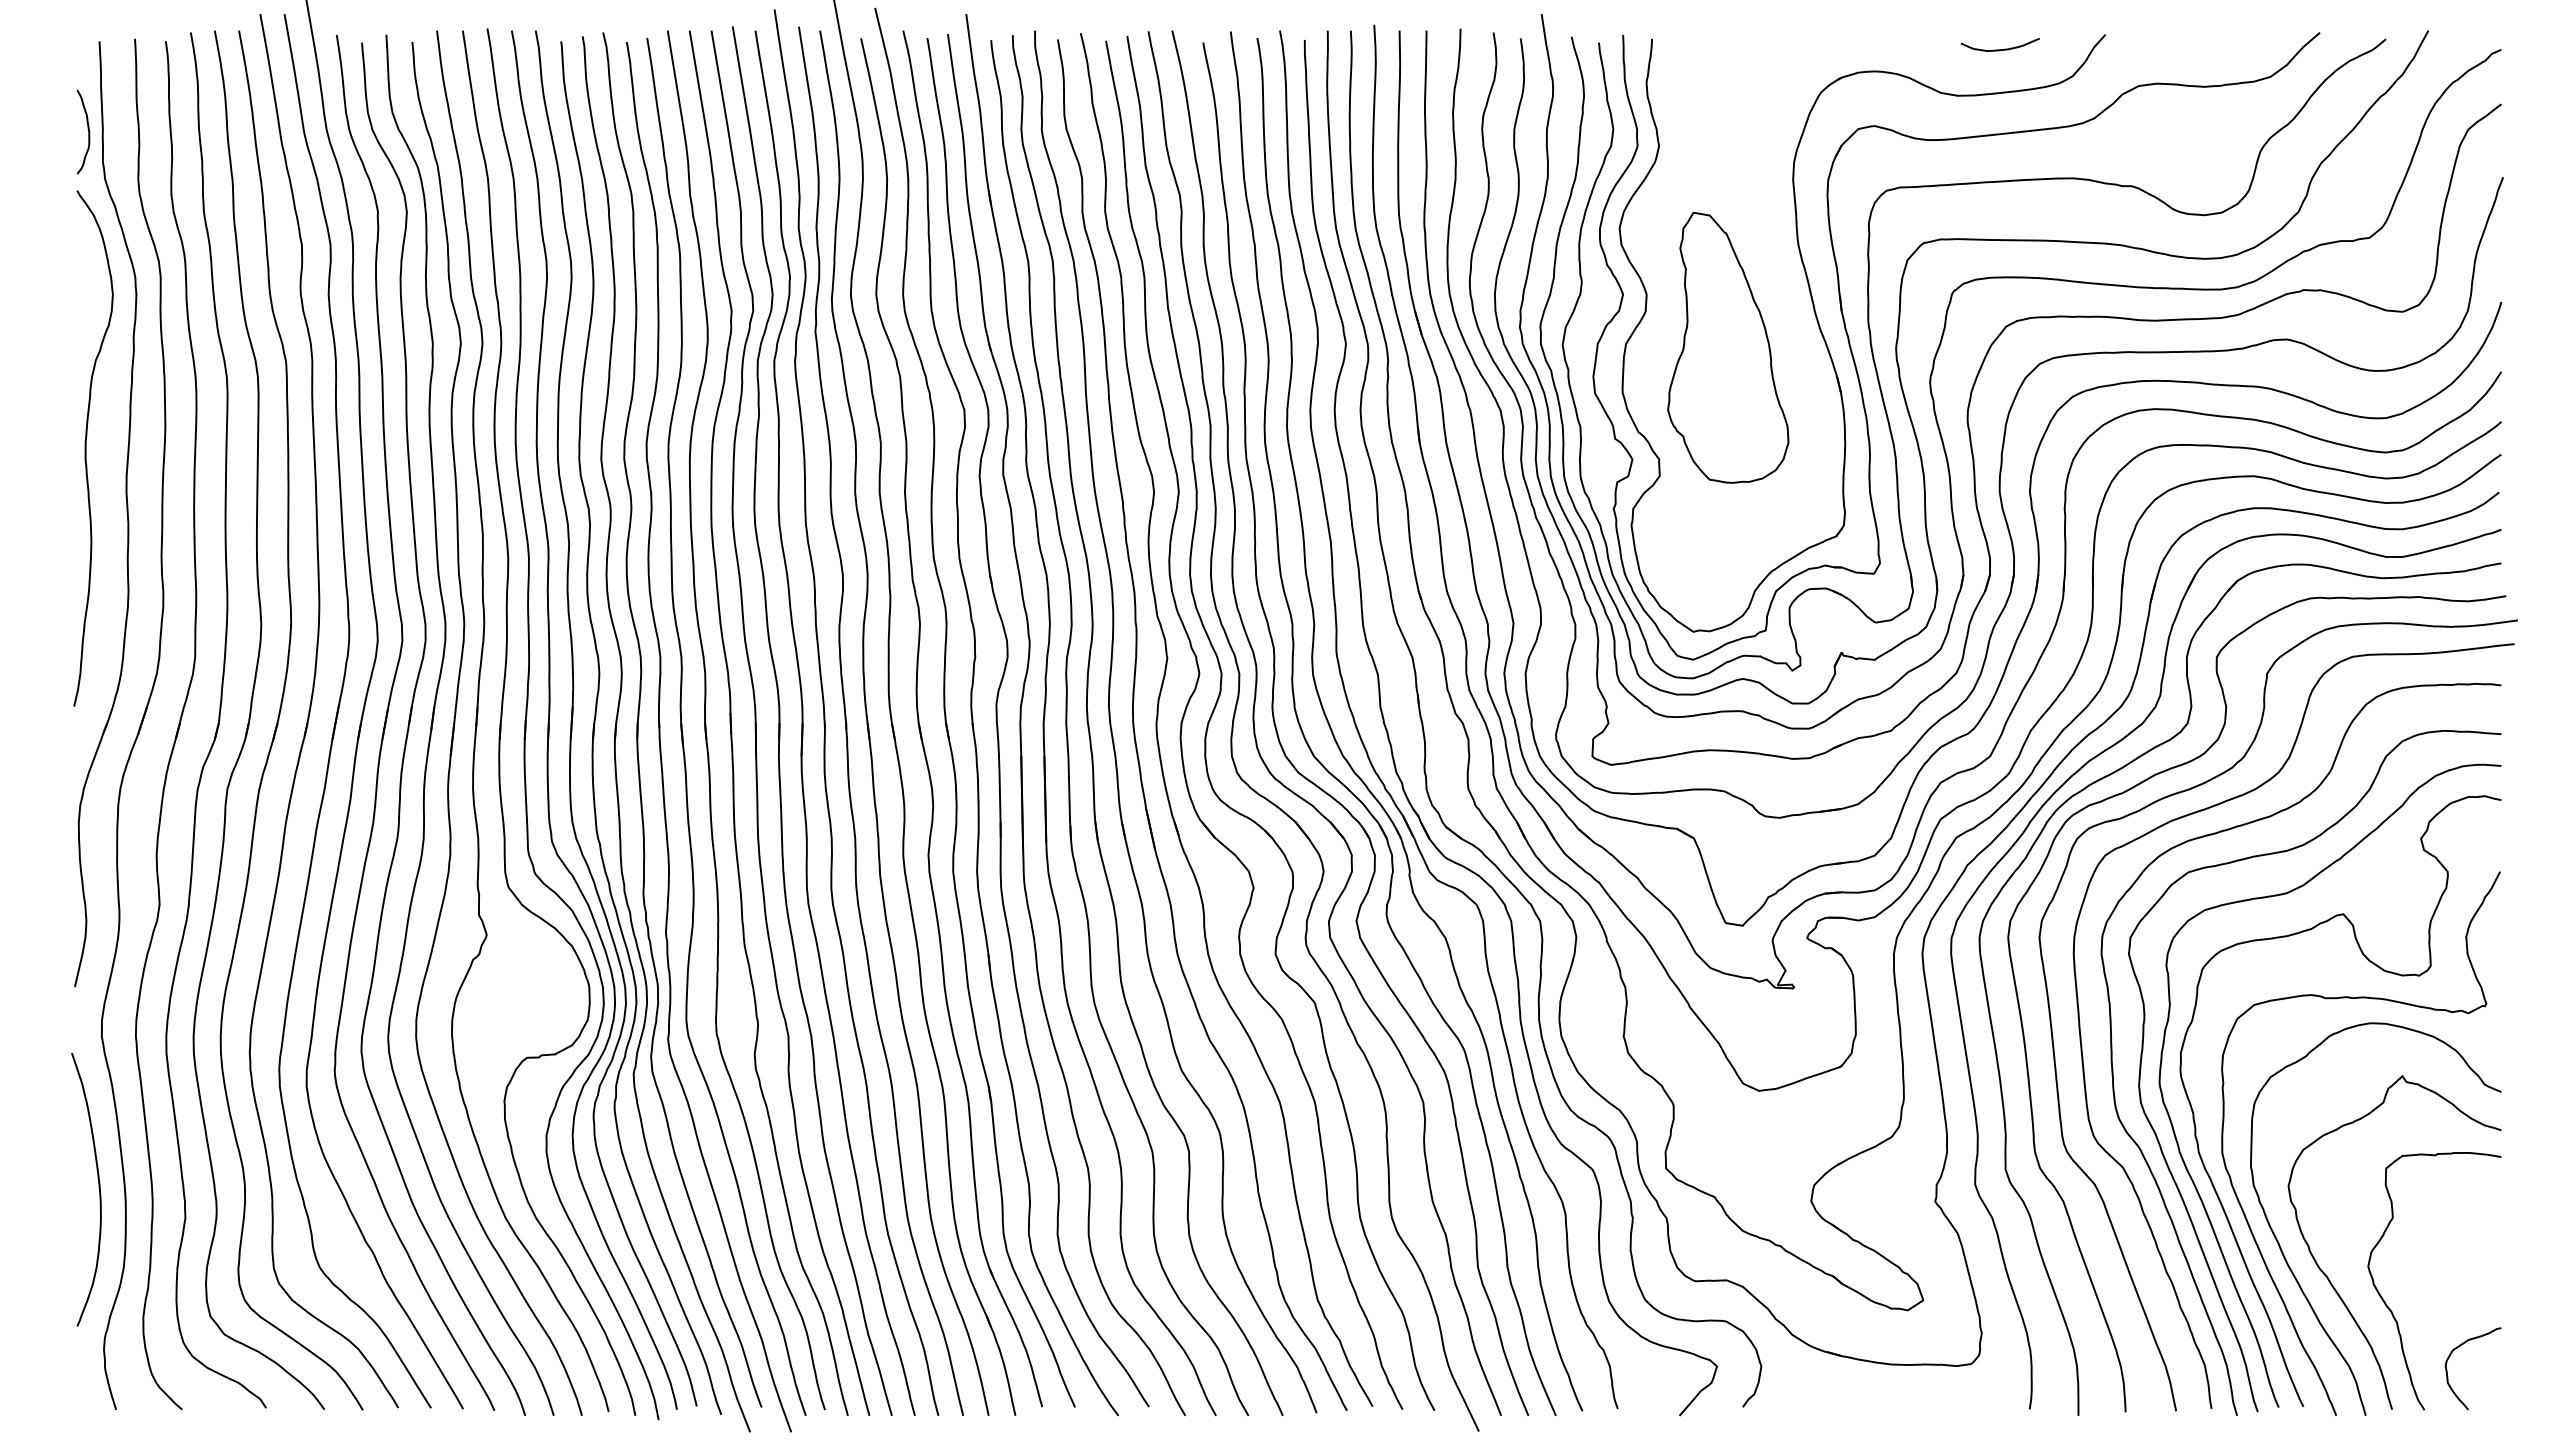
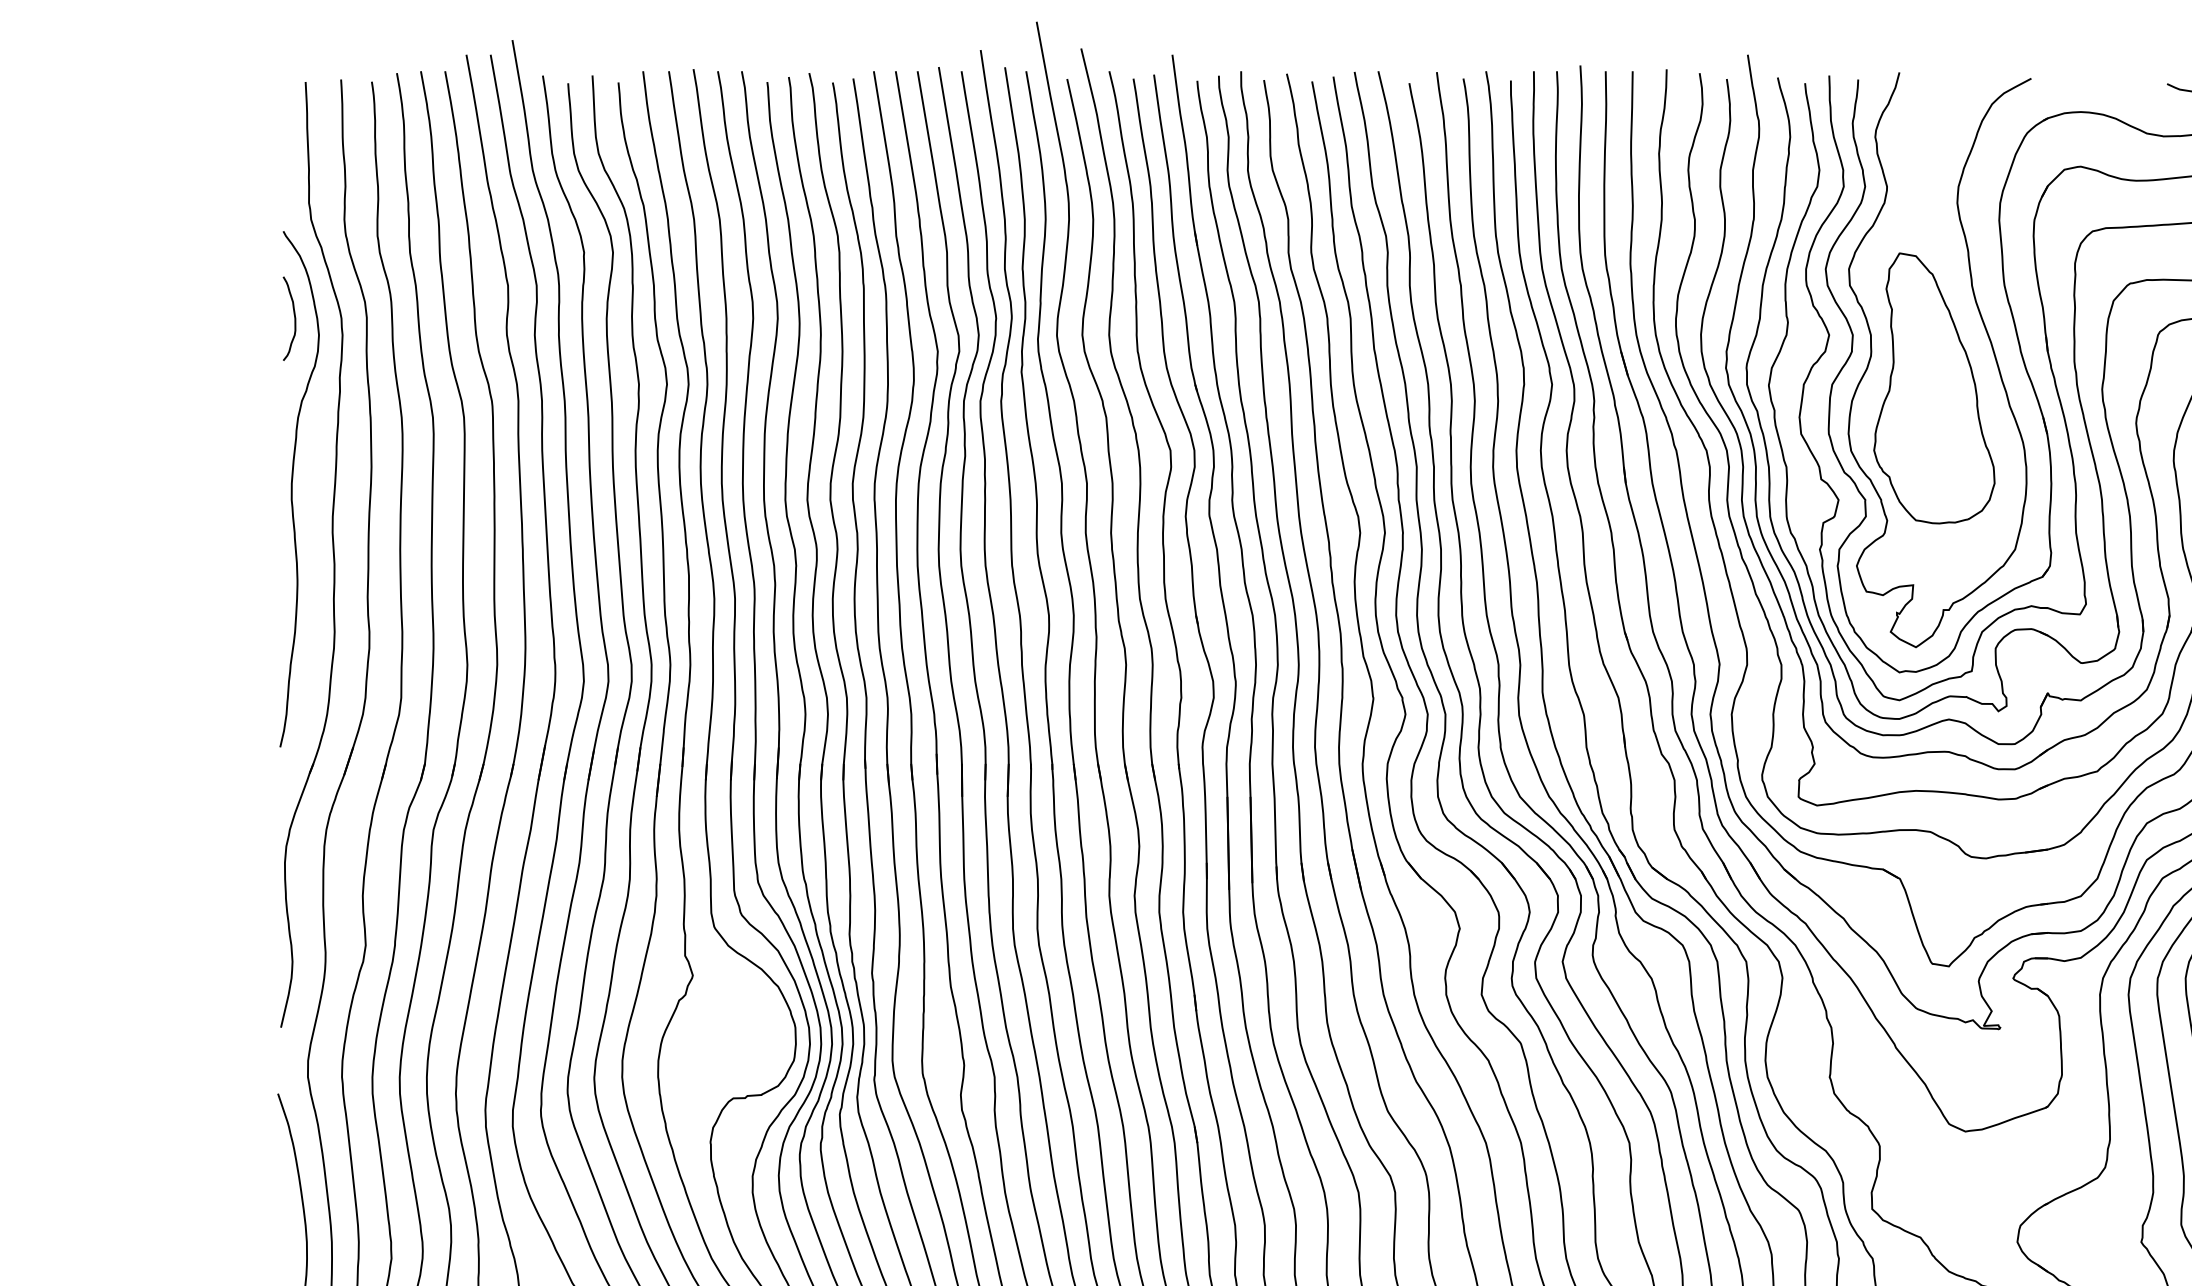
curve: (88, 132) -> (294, 319), moved
curve: (1783, 301) -> (1989, 342), added

